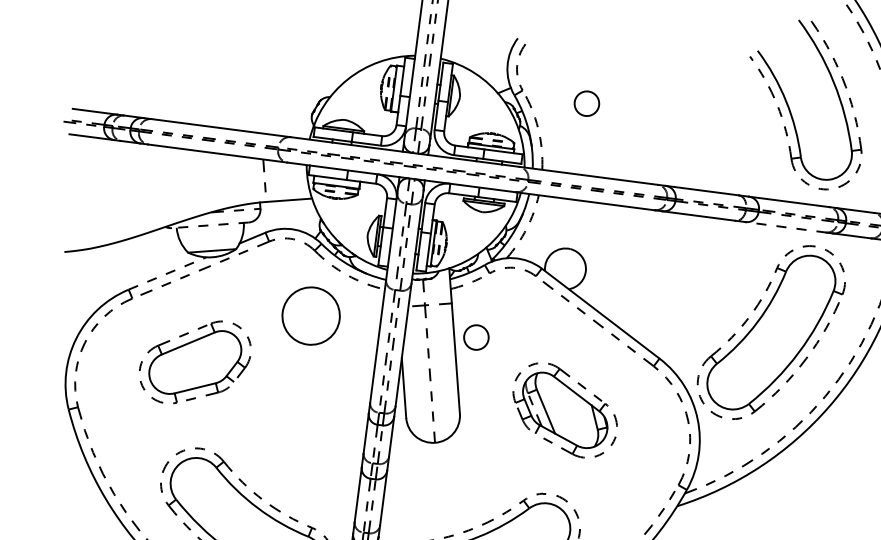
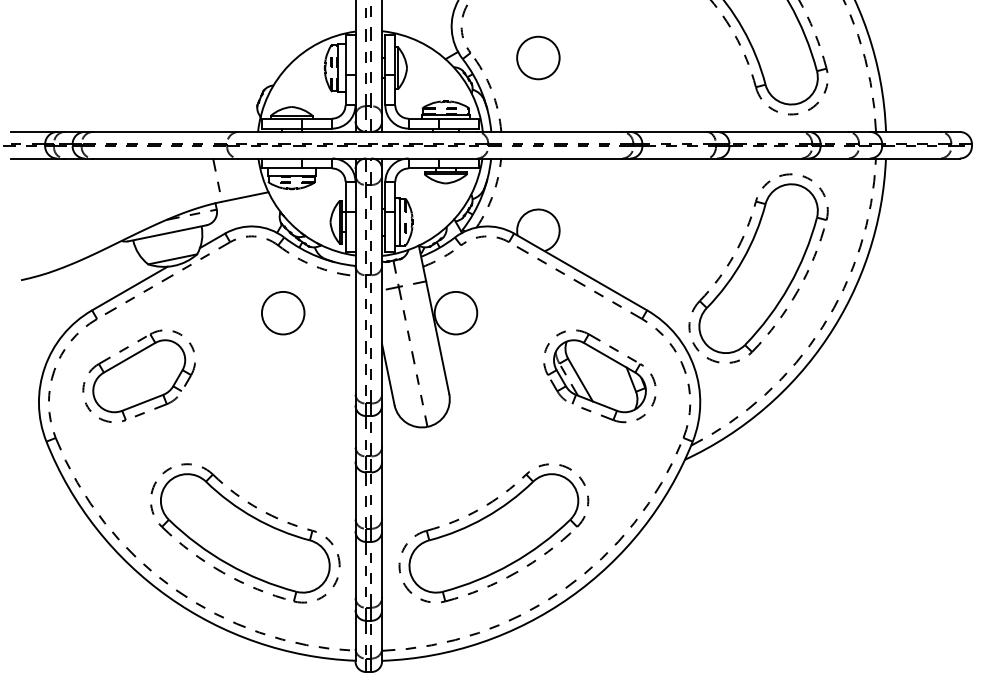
circle: (587, 103) -> (538, 57), size x1.67
line: (210, 225) -> (167, 233), dashed -> solid
line: (785, 227) -> (759, 158), dashed -> solid
line: (167, 273) -> (129, 288), dashed -> solid
circle: (310, 315) -> (282, 312), size x0.71
circle: (476, 336) -> (455, 312), size x1.67
part: (194, 361) -> (138, 375), moved
part: (564, 410) -> (599, 376), moved

